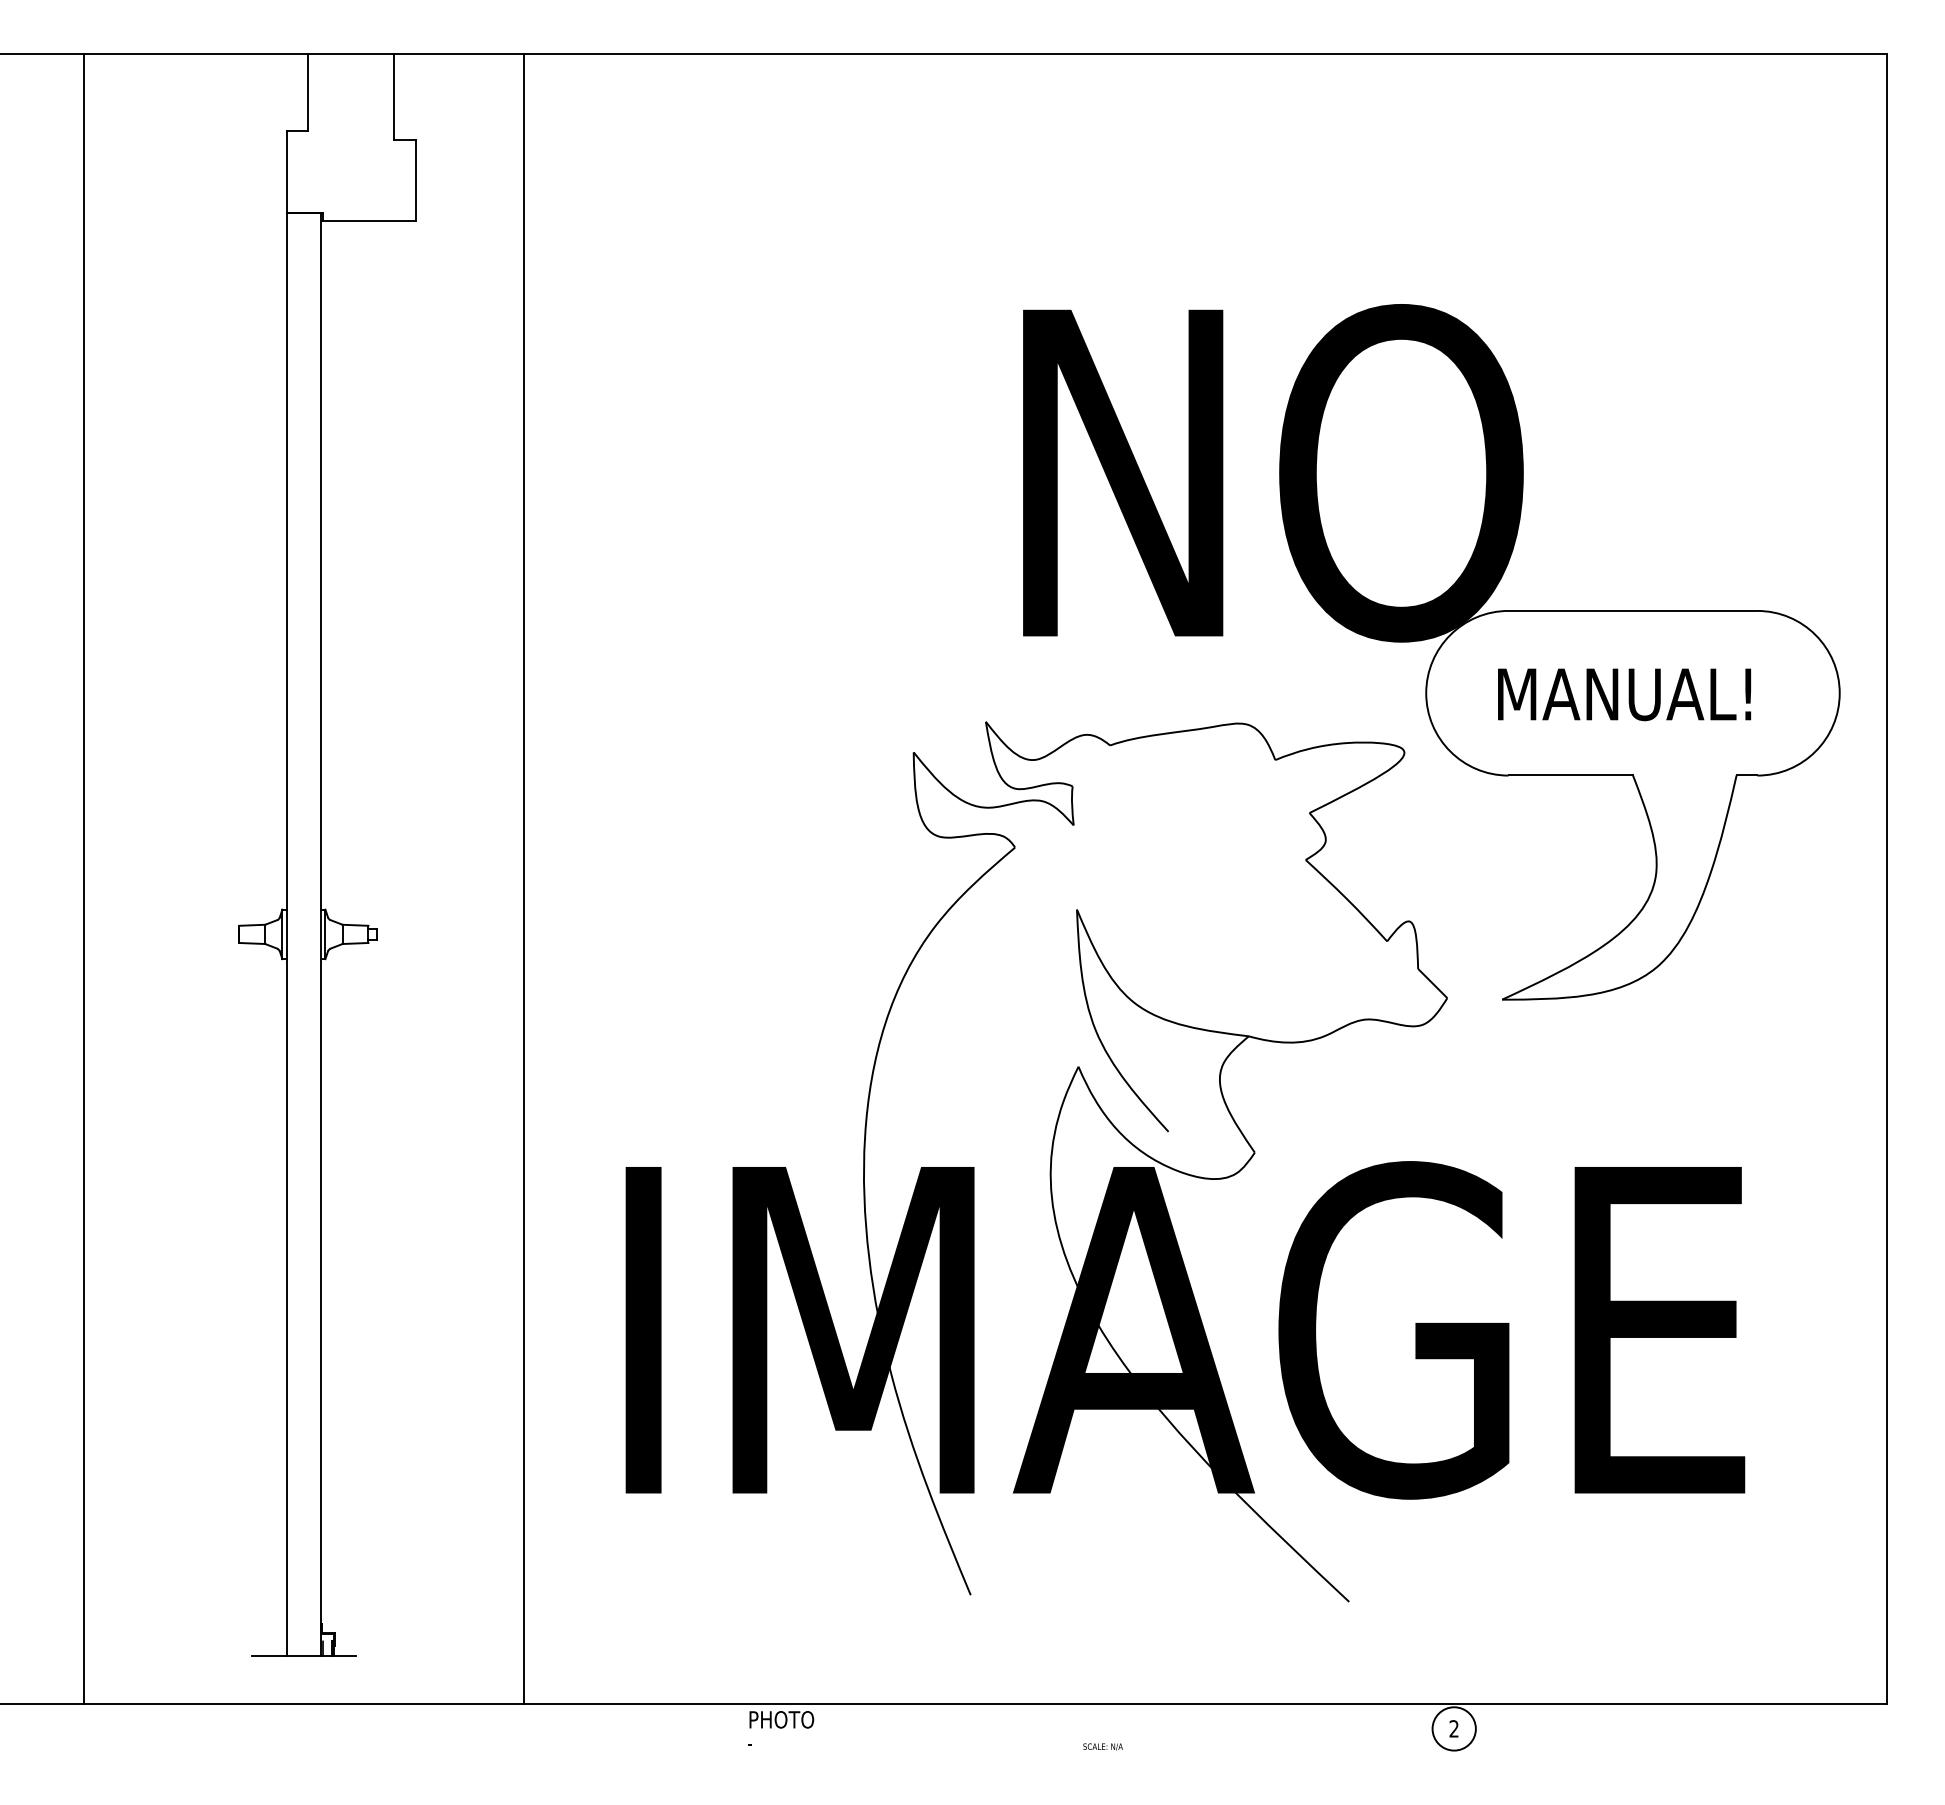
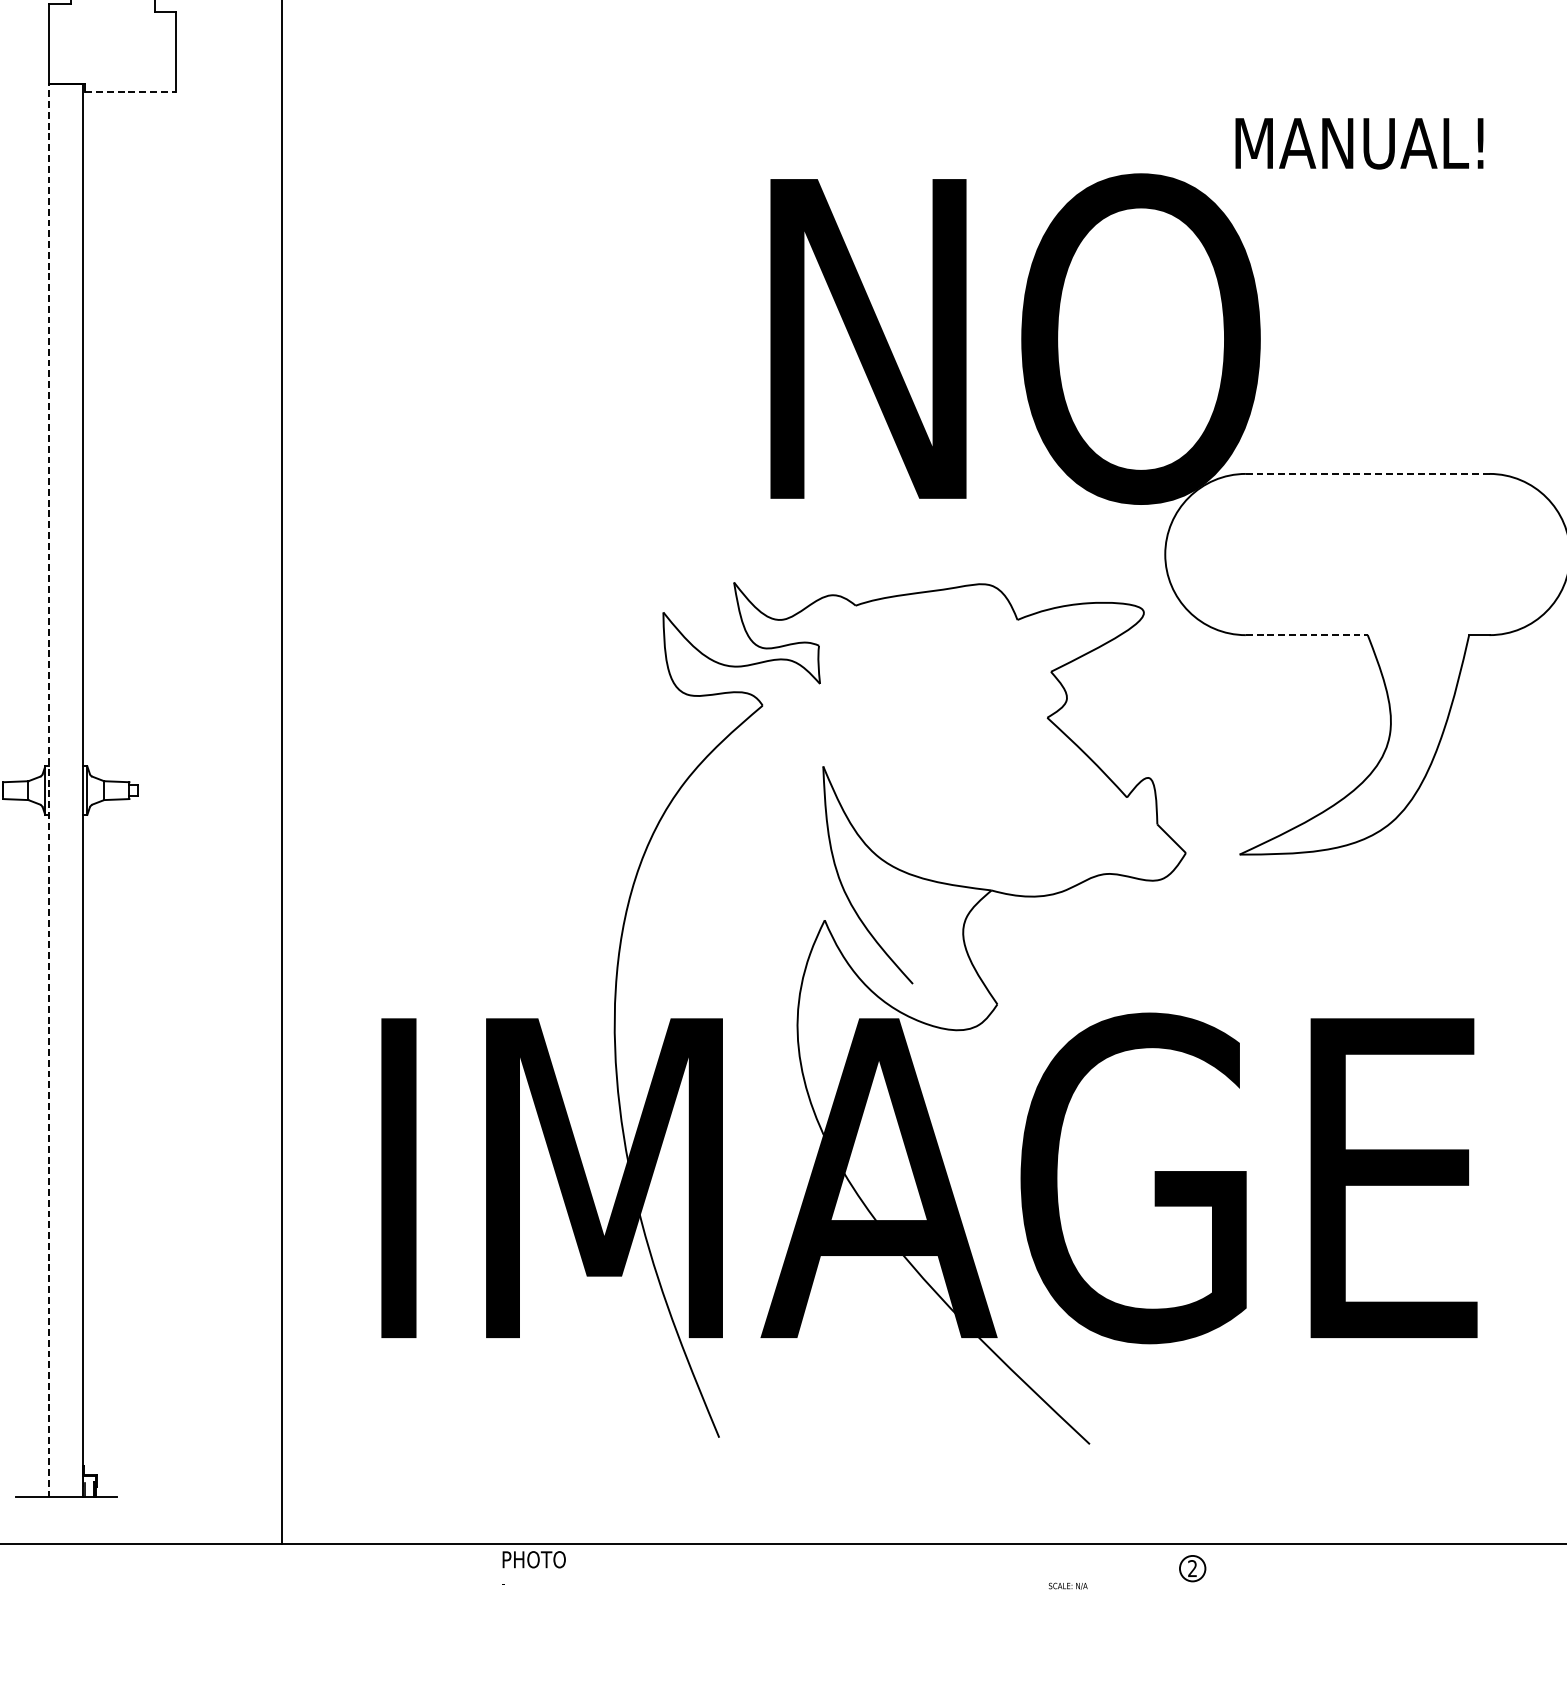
line: (370, 221) -> (131, 92), solid -> dashed
line: (1632, 610) -> (1367, 473), solid -> dashed
text: (1624, 694) -> (1359, 143), moved
line: (1571, 775) -> (1307, 635), solid -> dashed
line: (286, 934) -> (49, 790), solid -> dashed
circle: (1453, 1728) -> (1191, 1568), size x0.6
text: (1102, 1746) -> (1067, 1585), moved

